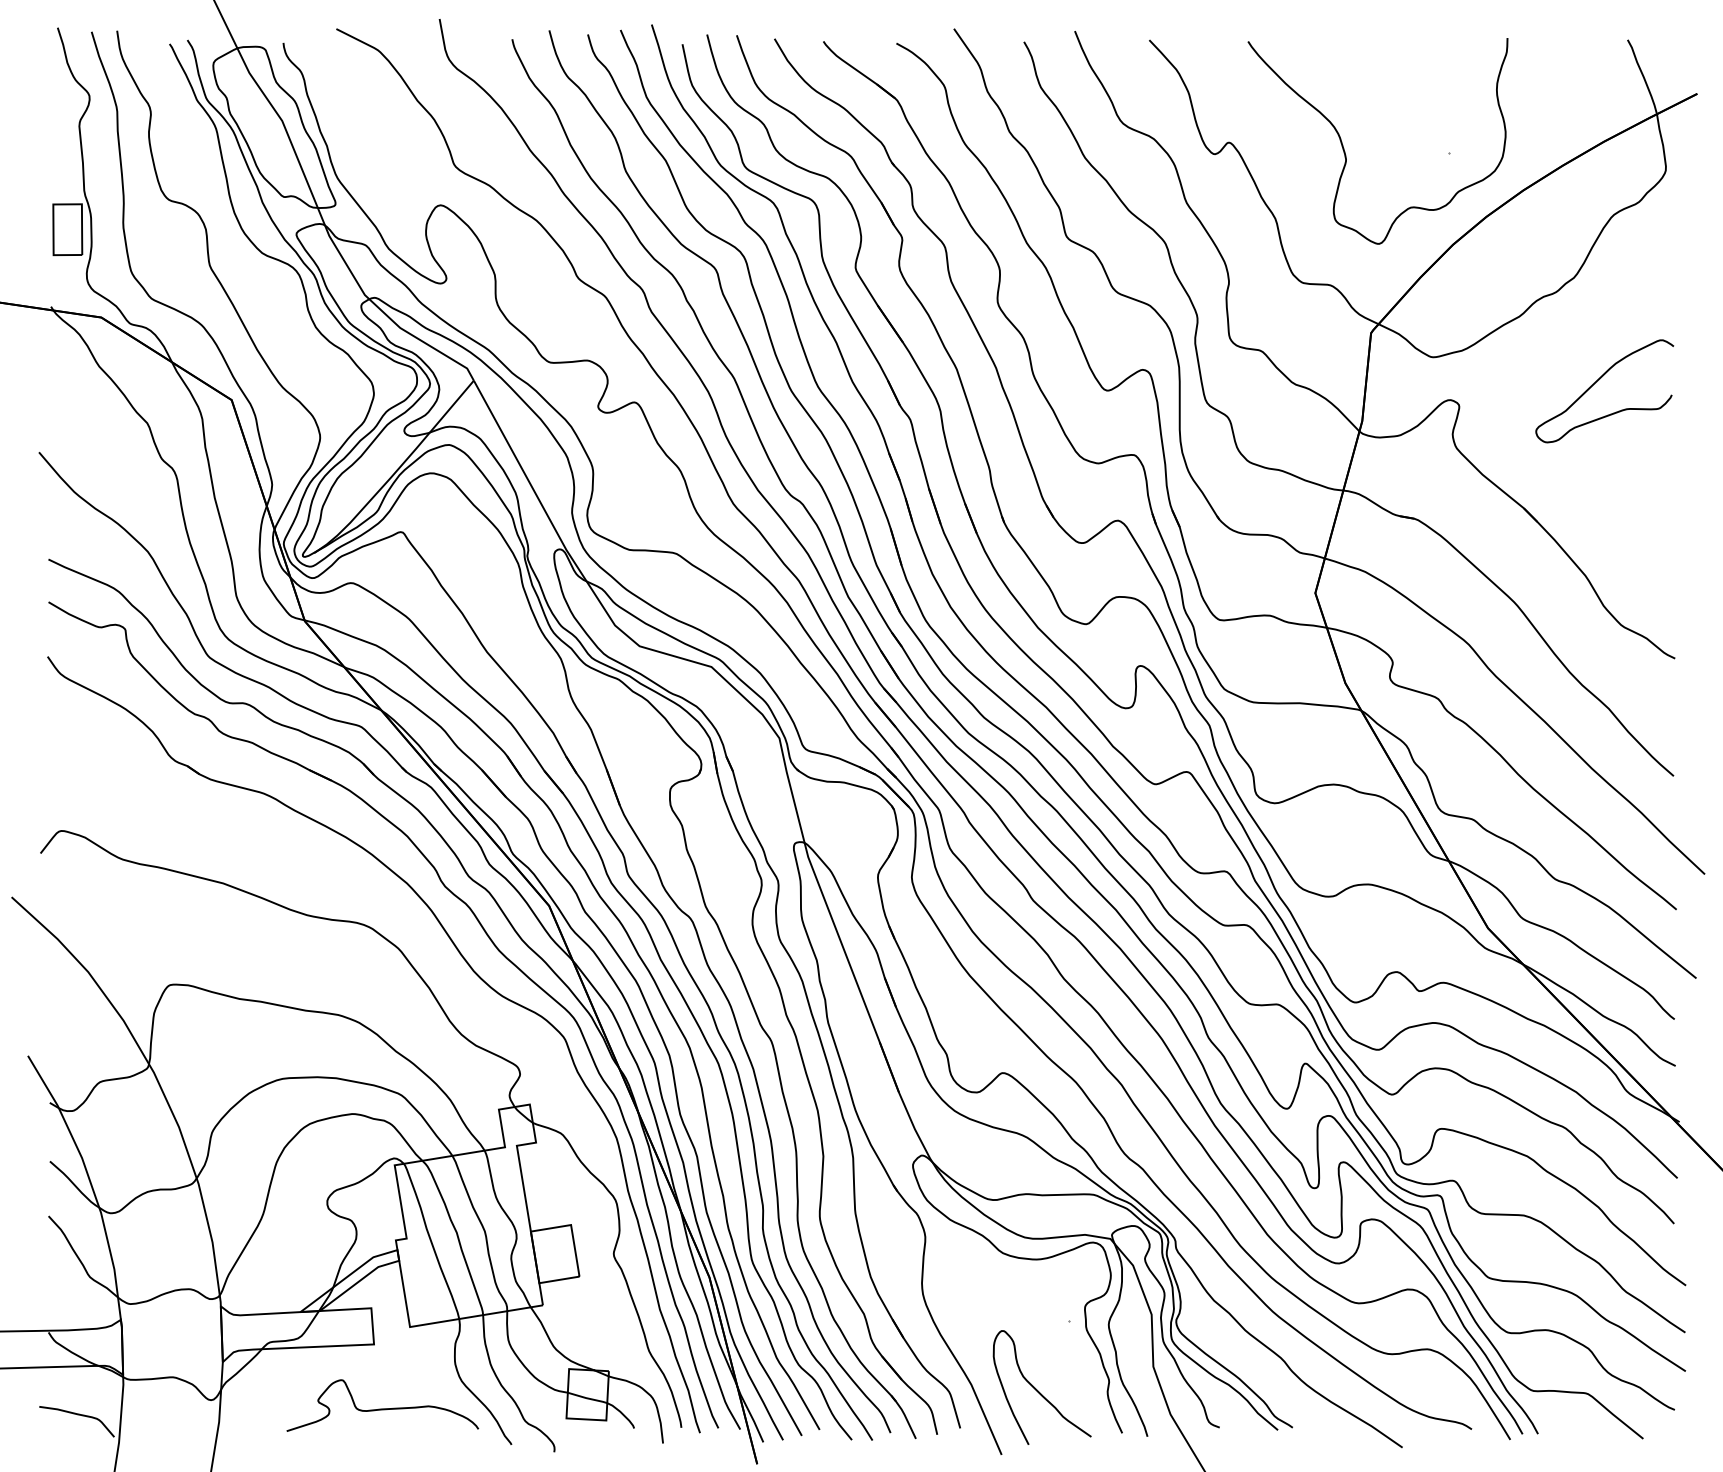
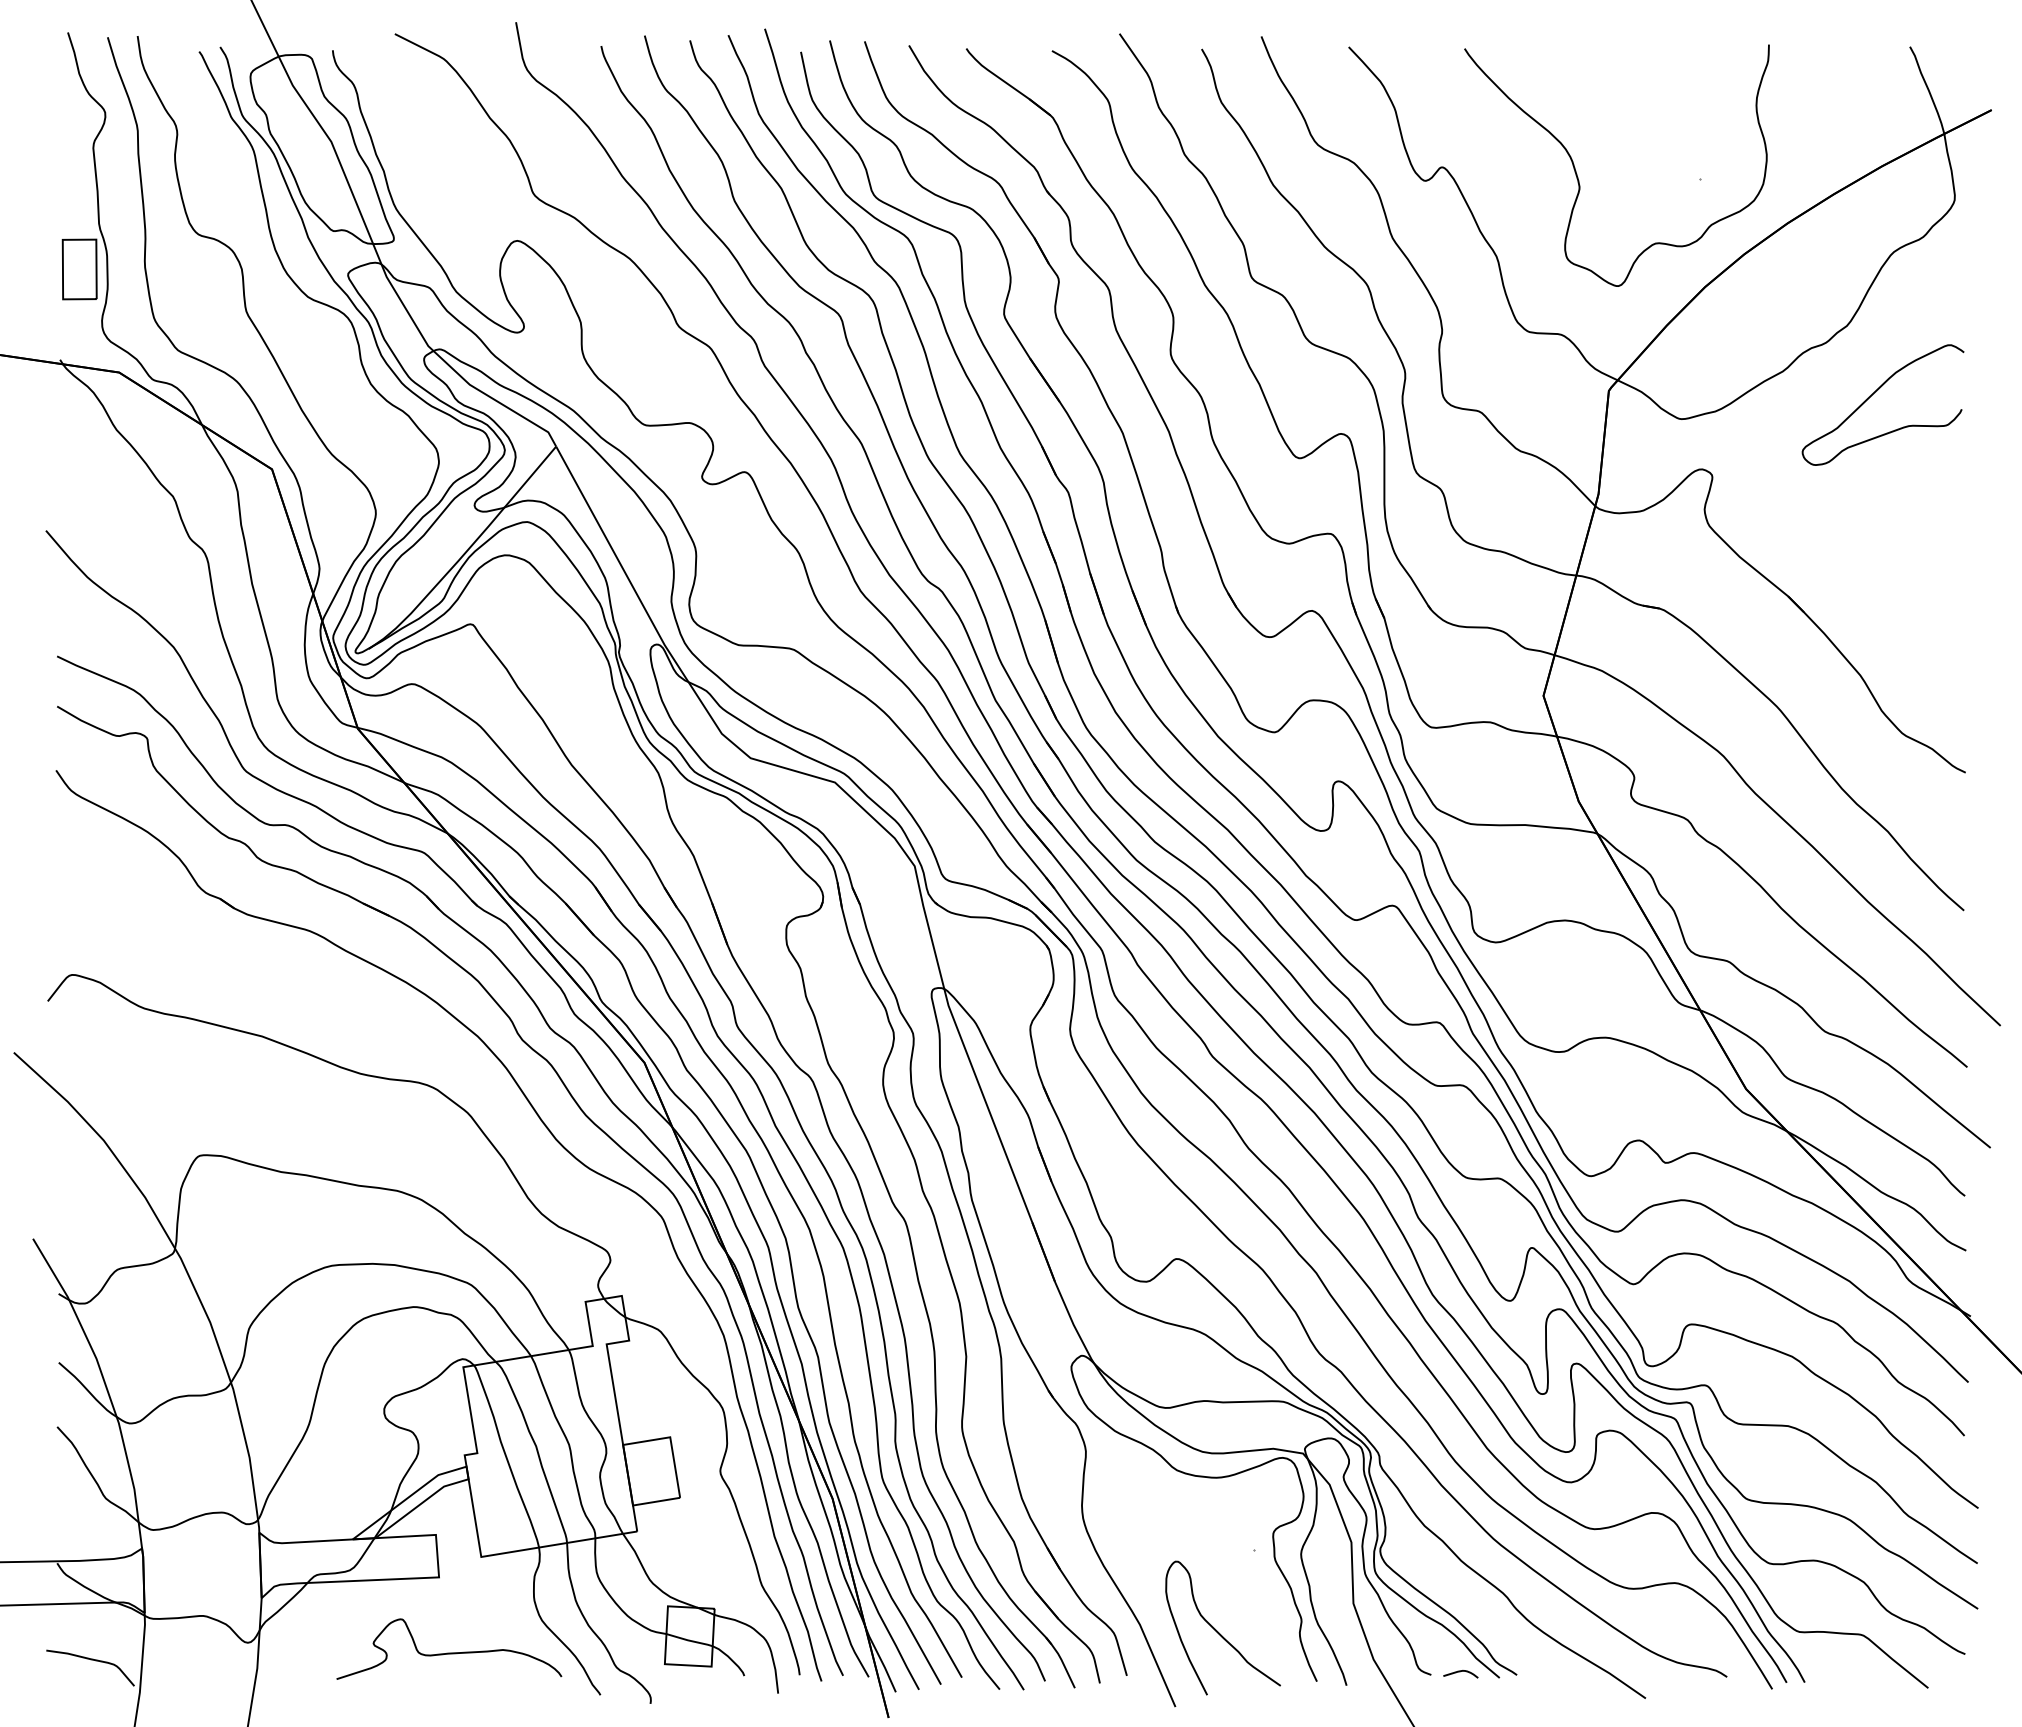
curve: (1596, 382) -> (1873, 394), moved
curve: (1244, 1425) -> (1460, 1672), added

